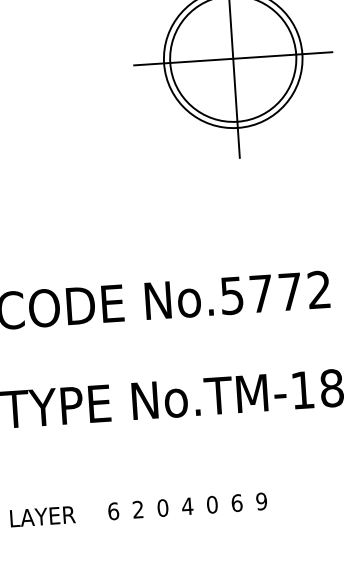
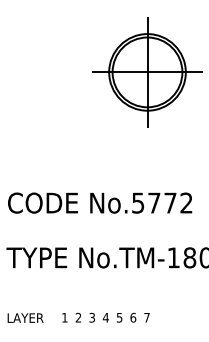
text: (260, 501) -> (146, 317), 9 -> 7
text: (212, 504) -> (119, 317), 0 -> 5
text: (163, 507) -> (92, 317), 0 -> 3
text: (112, 510) -> (64, 317), 6 -> 1

